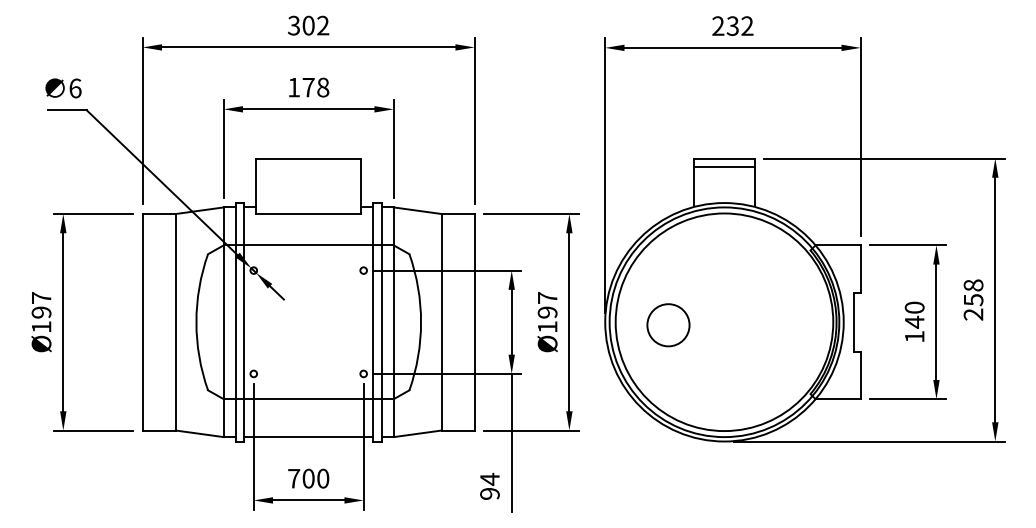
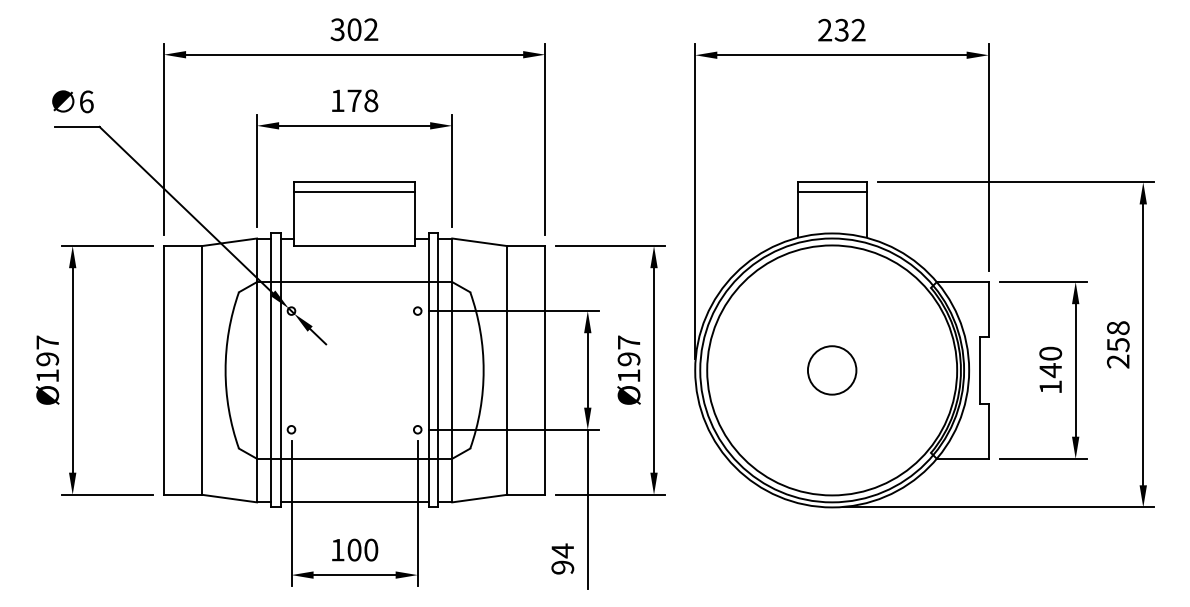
line: (308, 167) -> (354, 192), added
circle: (668, 325) -> (832, 370), moved
text: (294, 478) -> (338, 549), 700 -> 100

